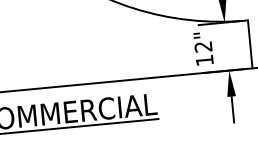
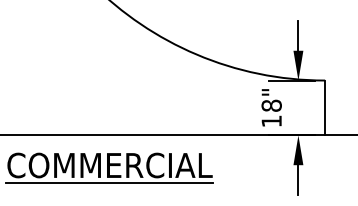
text: (203, 46) -> (271, 105), 12" -> 18"

